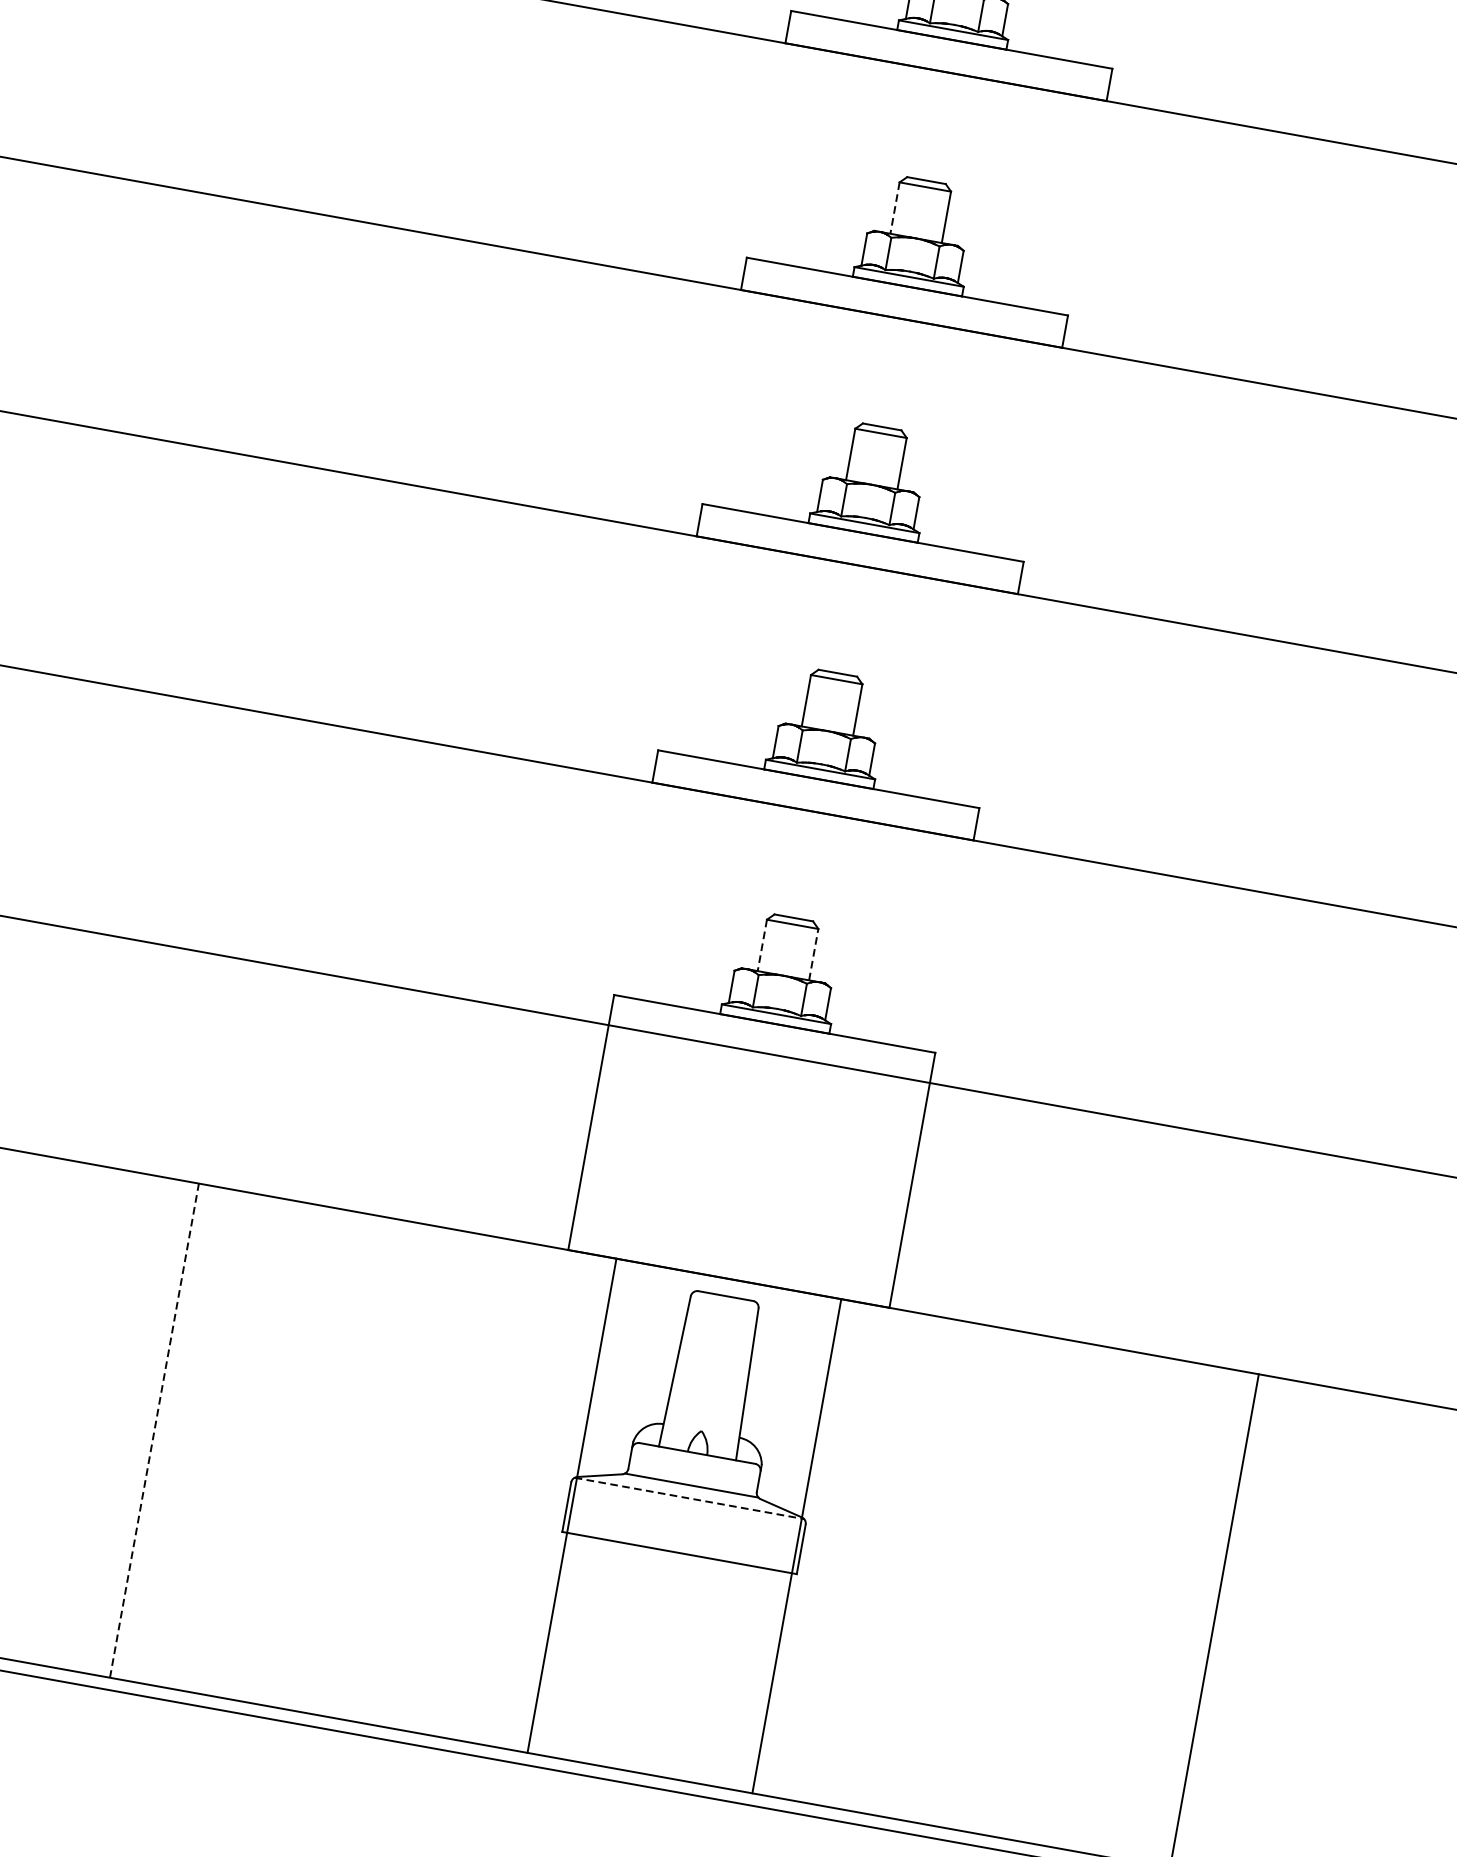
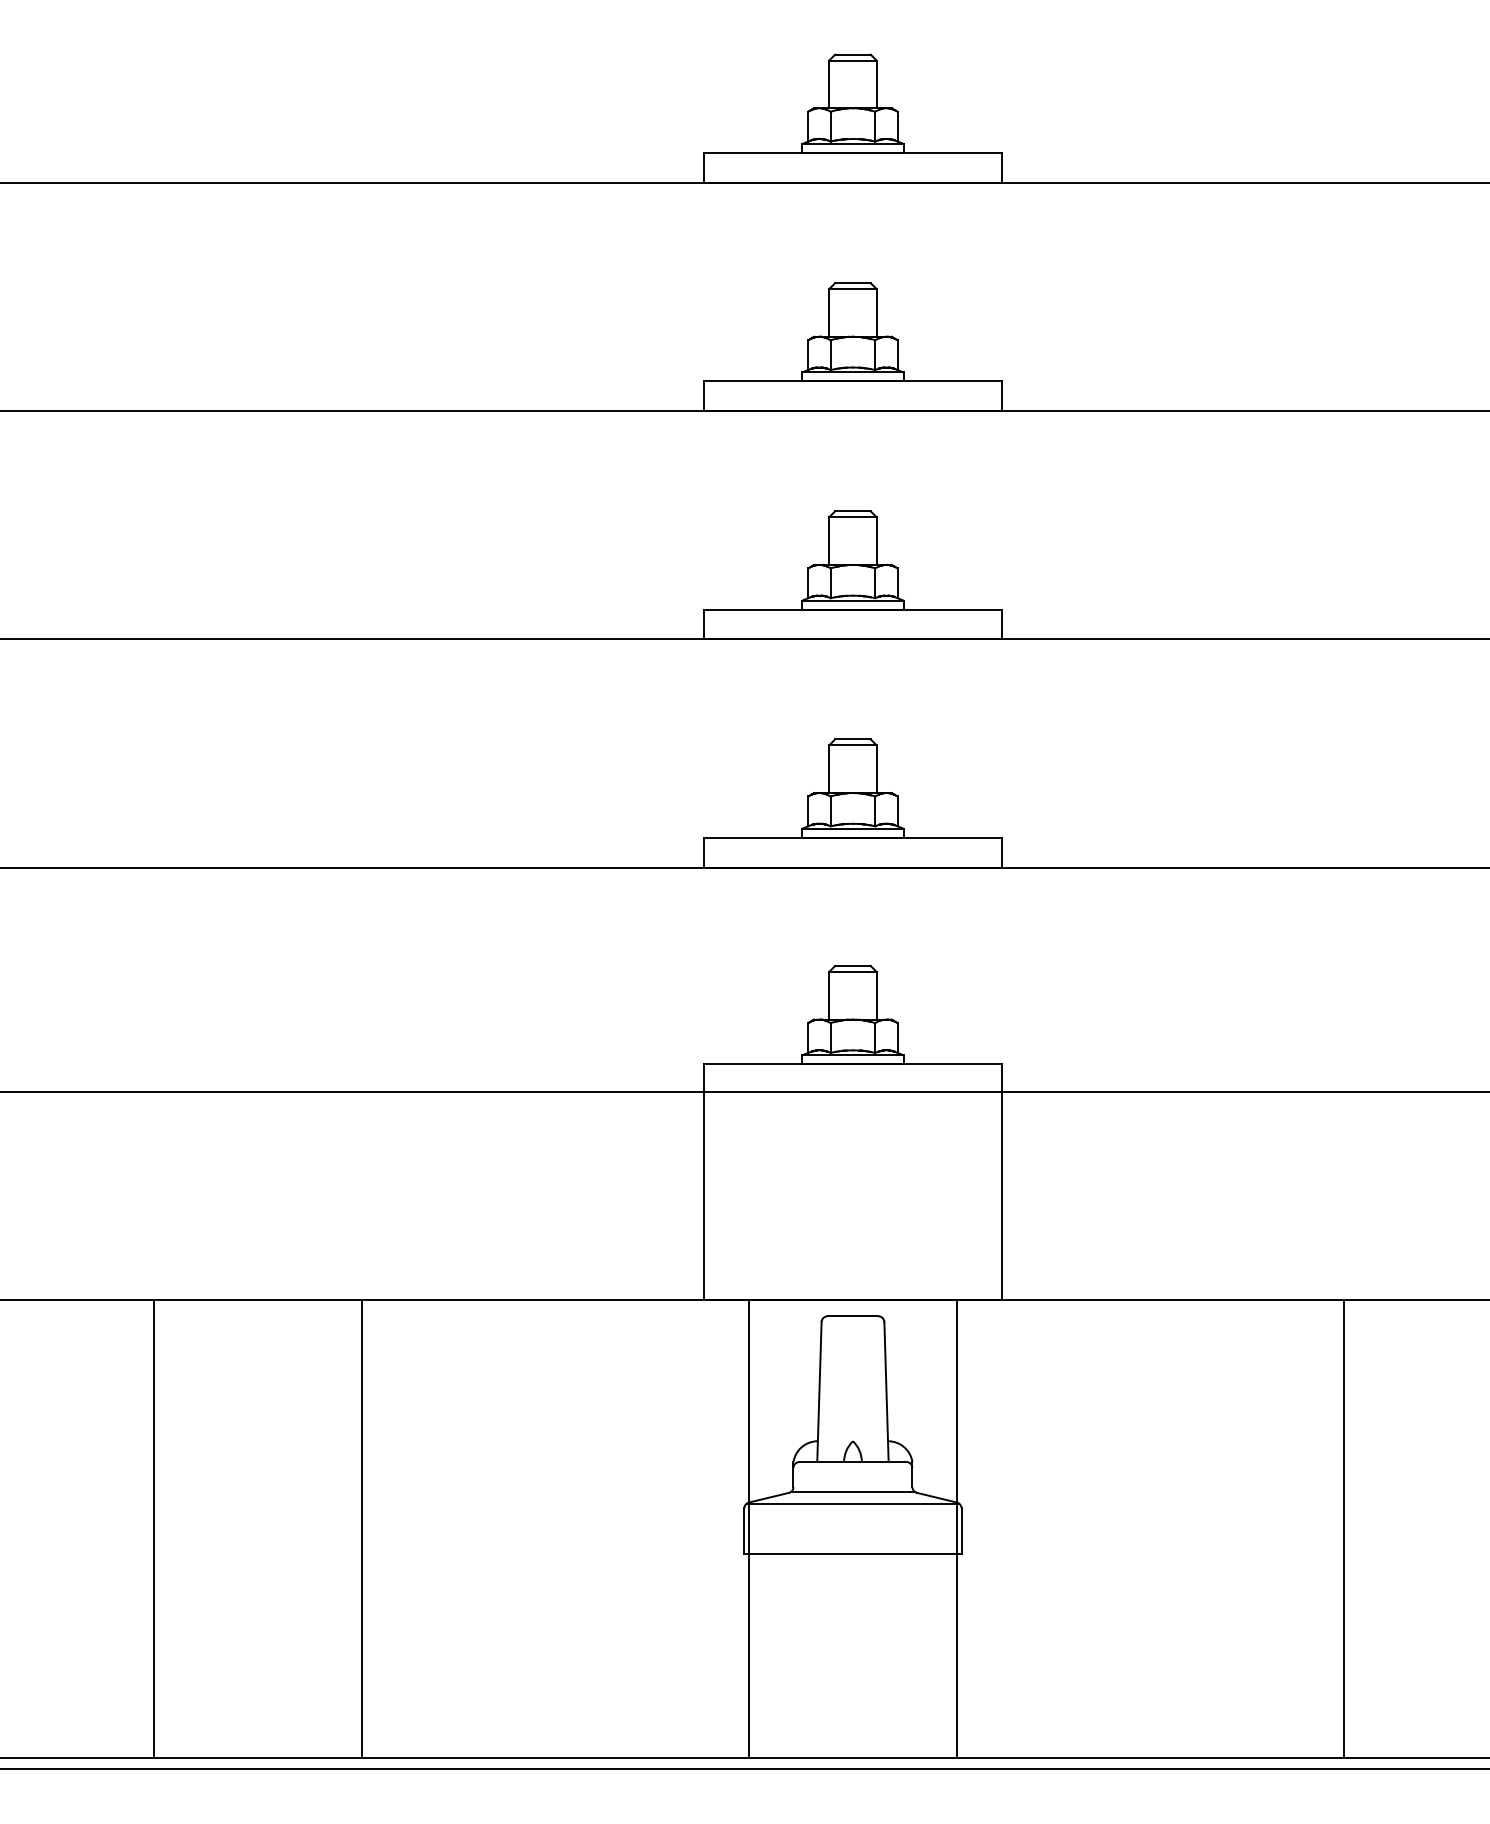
line: (895, 207) -> (829, 312), dashed -> solid
line: (762, 945) -> (829, 995), dashed -> solid
line: (813, 954) -> (876, 995), dashed -> solid
line: (154, 1431) -> (362, 1529), dashed -> solid
line: (690, 1498) -> (853, 1503), dashed -> solid

